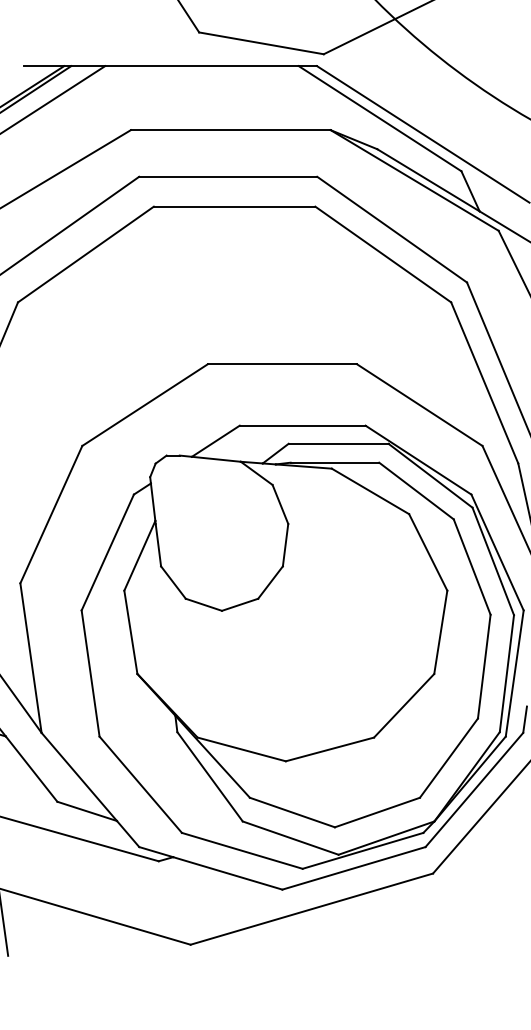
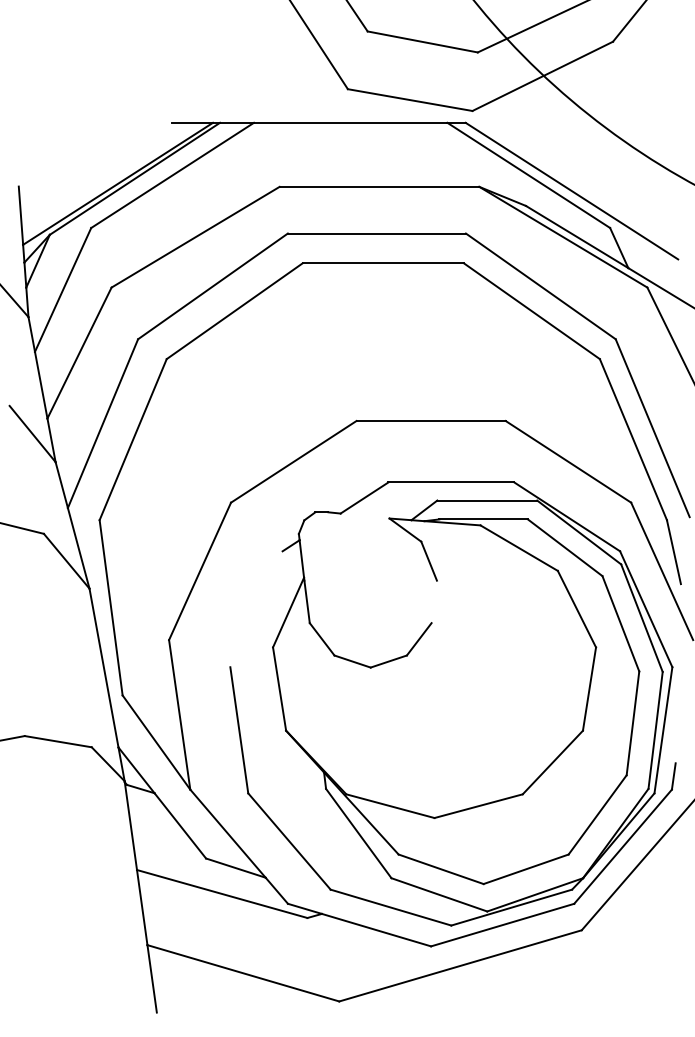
line: (215, 458) -> (364, 515), removed
line: (284, 544) -> (433, 601), removed
line: (107, 552) -> (256, 609), removed

